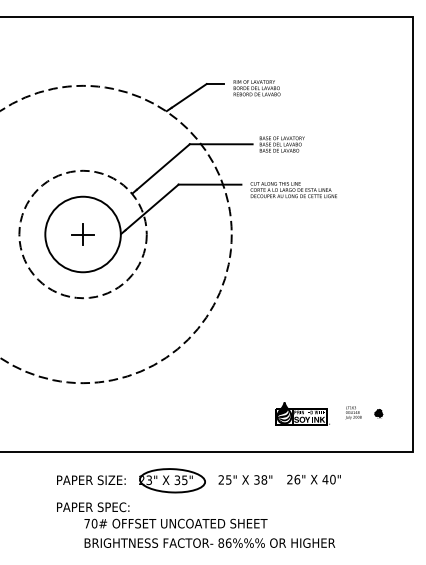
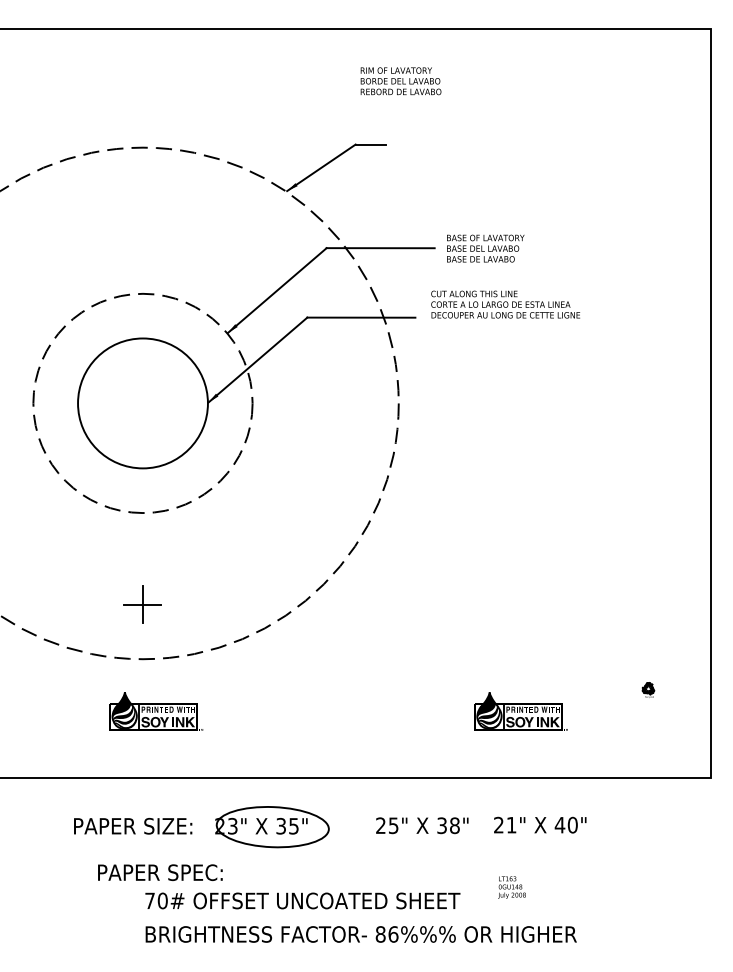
text: (256, 88) -> (400, 81), moved
text: (293, 190) -> (505, 305), moved
part: (82, 234) -> (141, 604), moved
text: (353, 412) -> (511, 886), moved
part: (90, 413) -> (155, 711), added
part: (378, 413) -> (647, 689), moved
part: (125, 479) -> (191, 824), moved
text: (297, 479) -> (511, 824), 26" -> 21"

